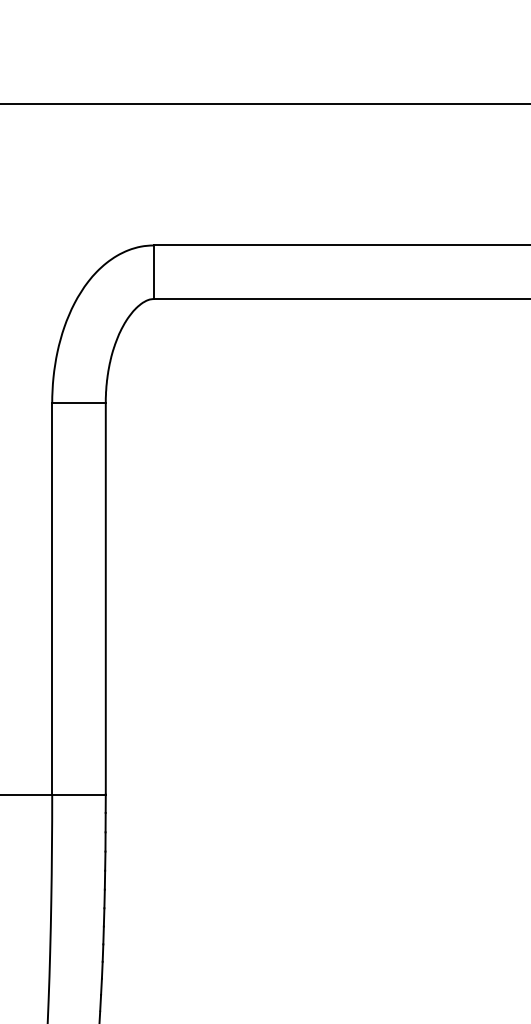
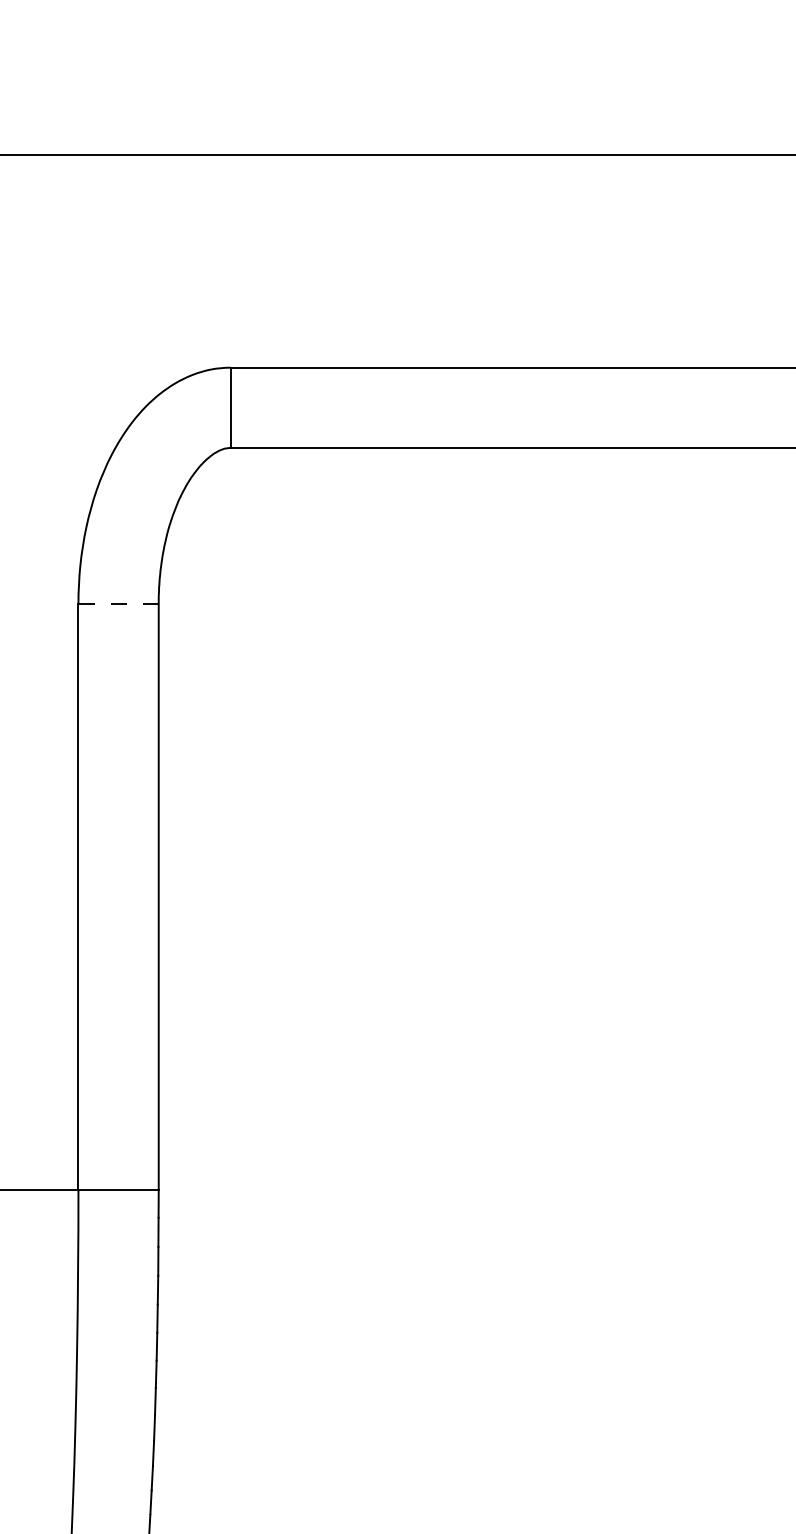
line: (79, 403) -> (119, 604), solid -> dashed

